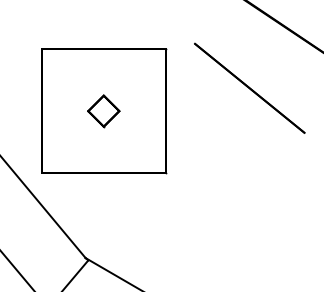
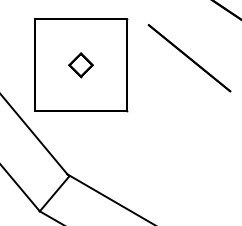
line: (249, 88) -> (189, 58), moved

